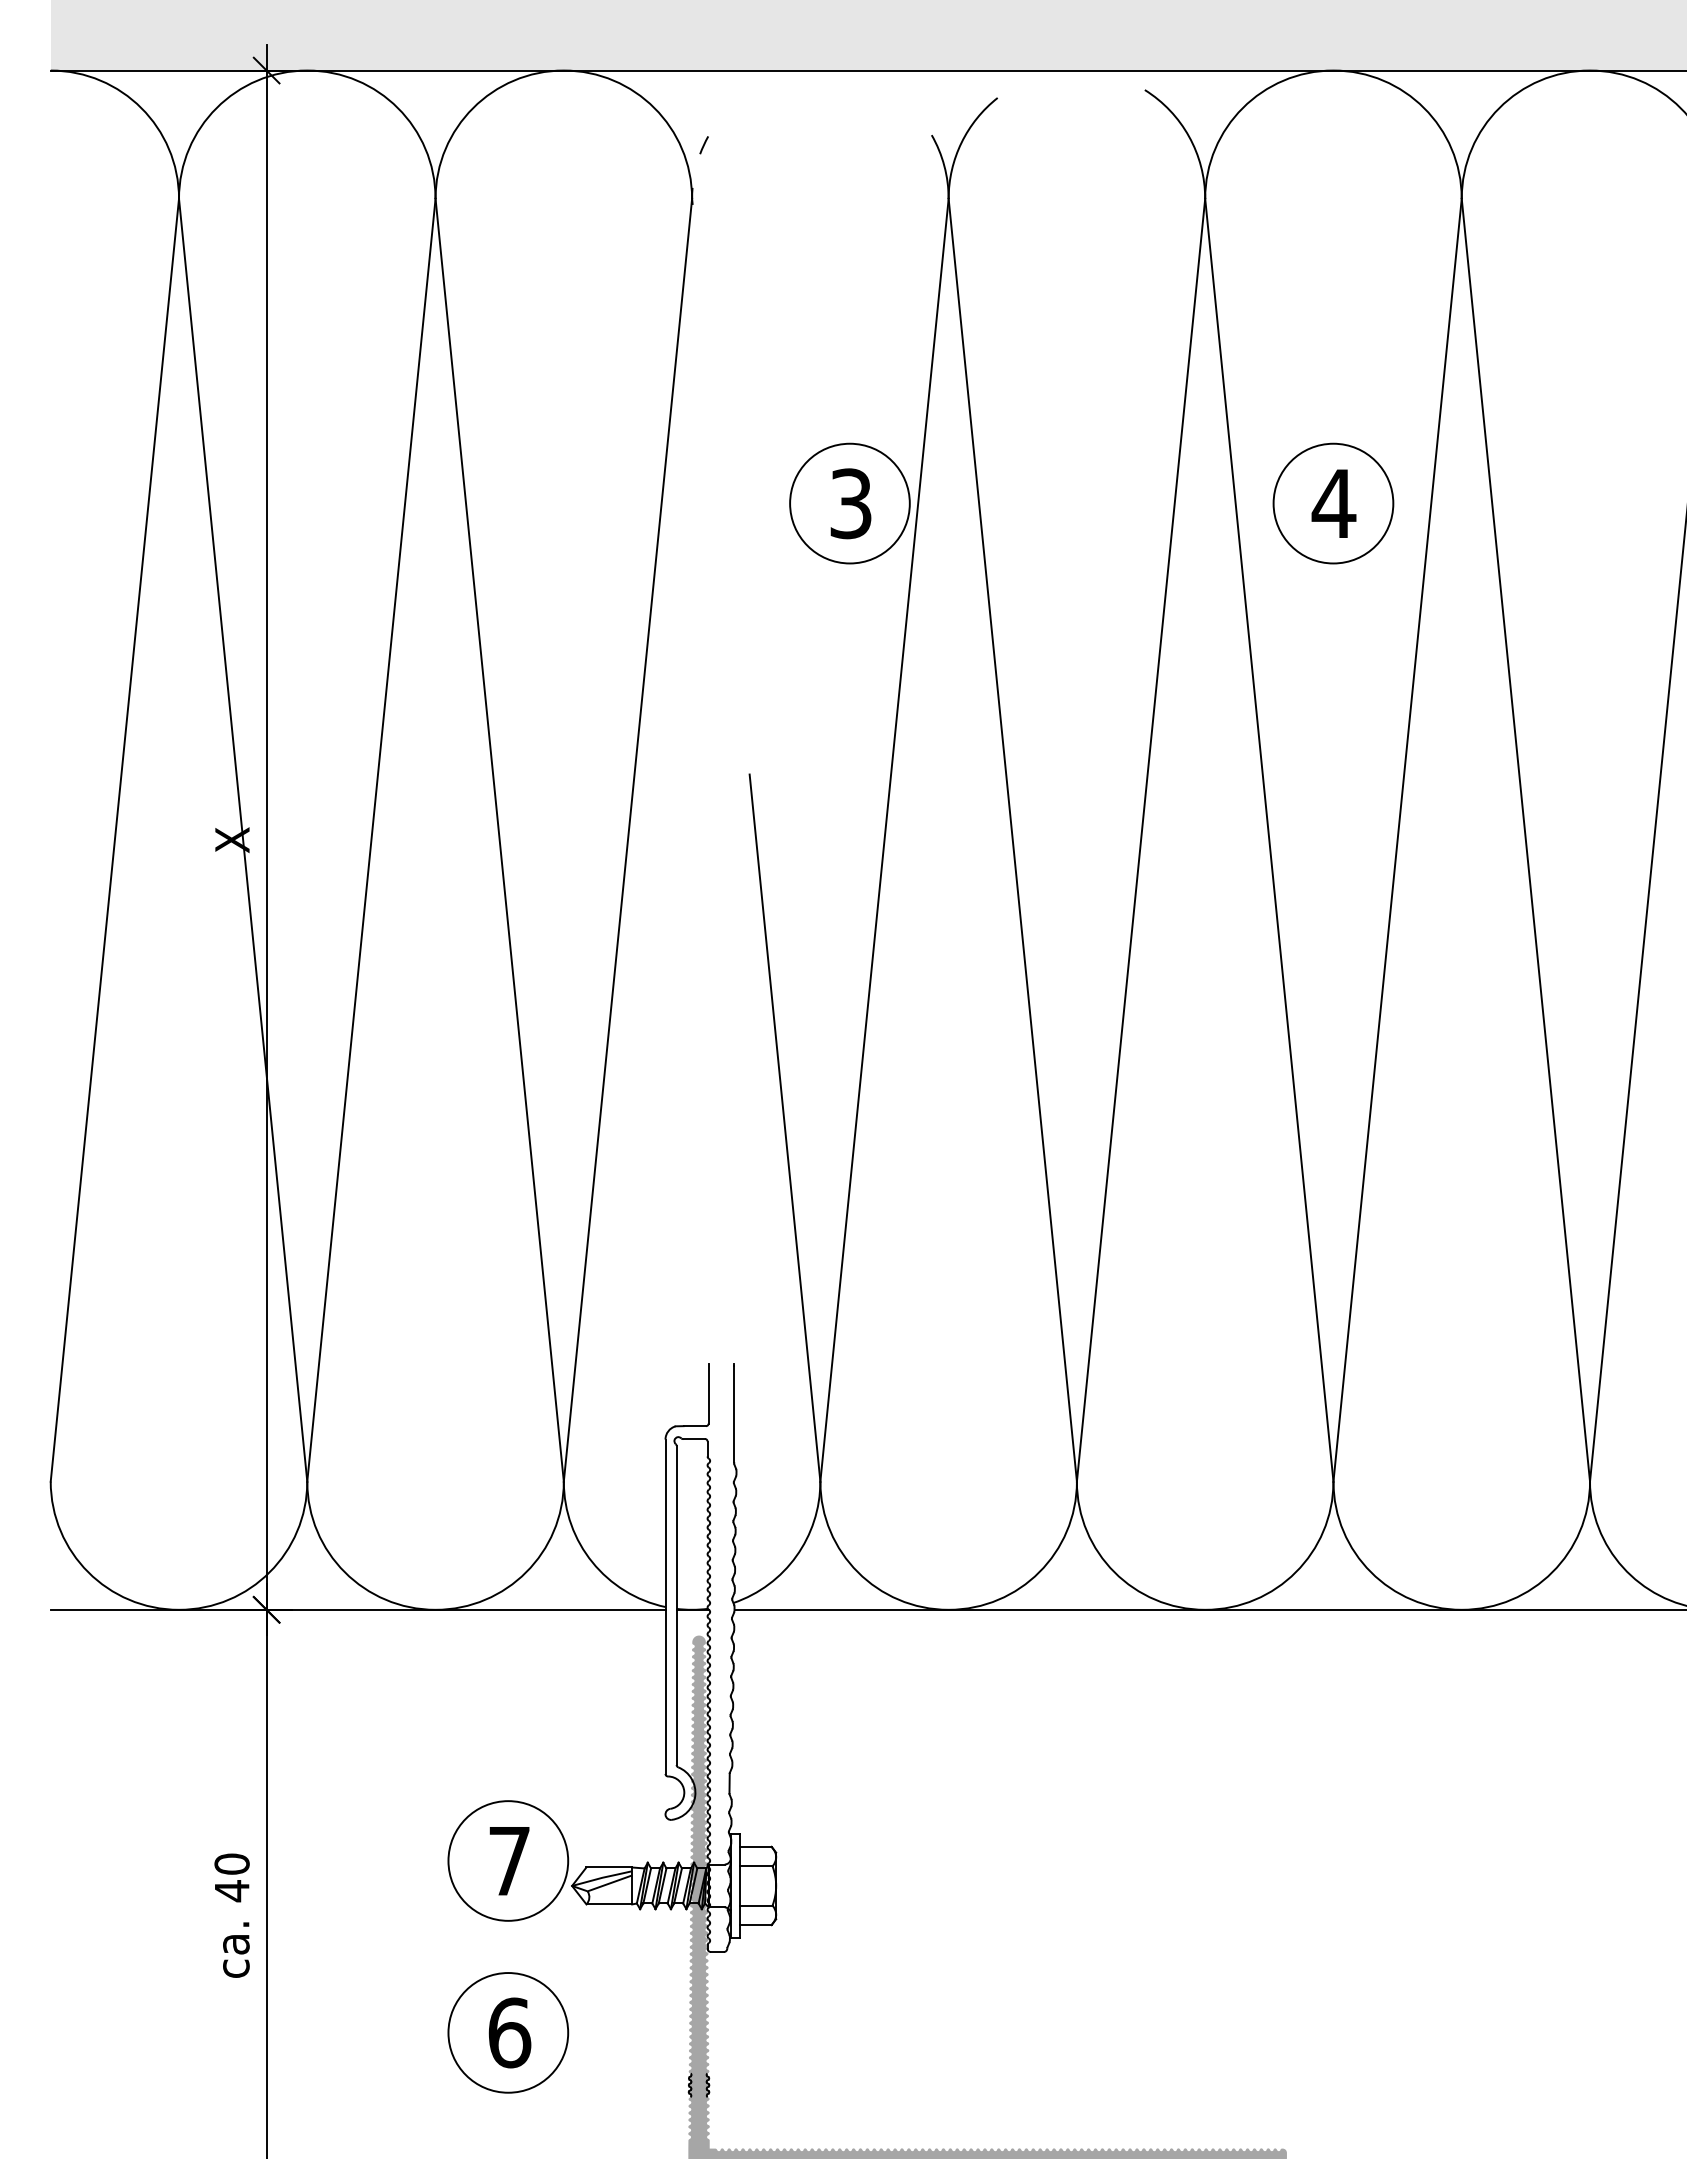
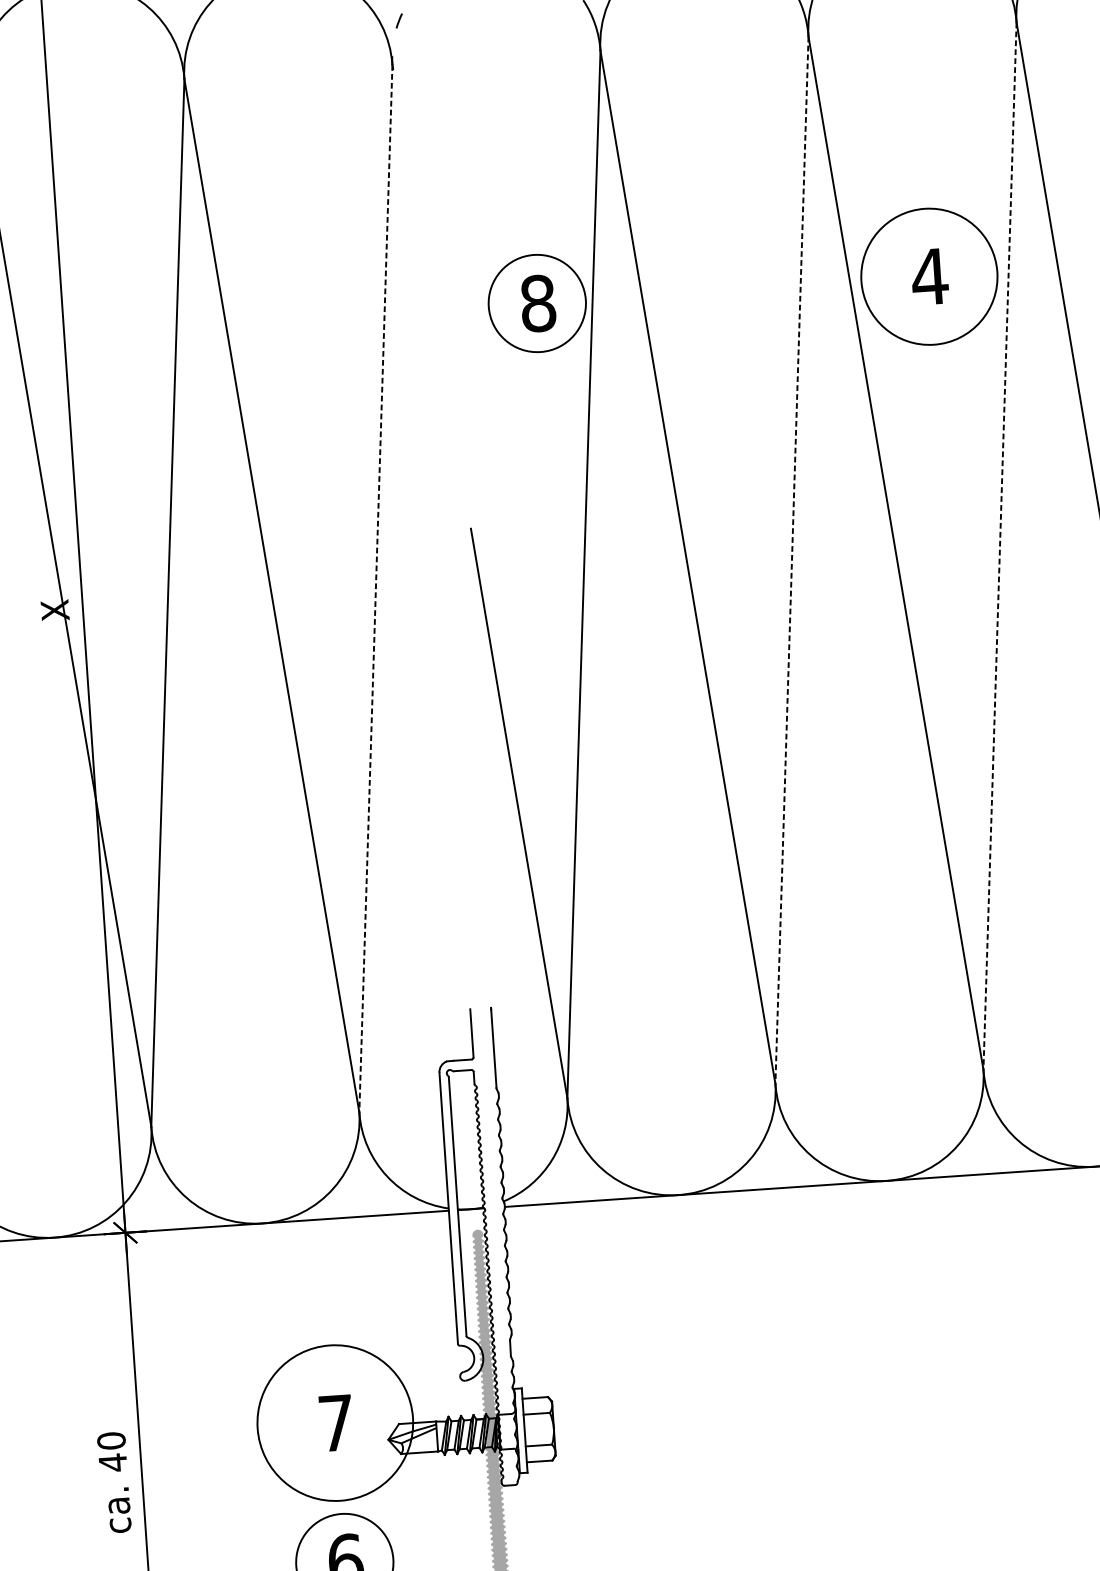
text: (851, 503) -> (538, 303), 3 -> 8
circle: (1333, 503) -> (929, 276), size x1.4
line: (627, 840) -> (375, 588), solid -> dashed
line: (1141, 840) -> (792, 560), solid -> dashed
line: (1397, 840) -> (999, 546), solid -> dashed
circle: (508, 1860) -> (335, 1422), size x1.6

